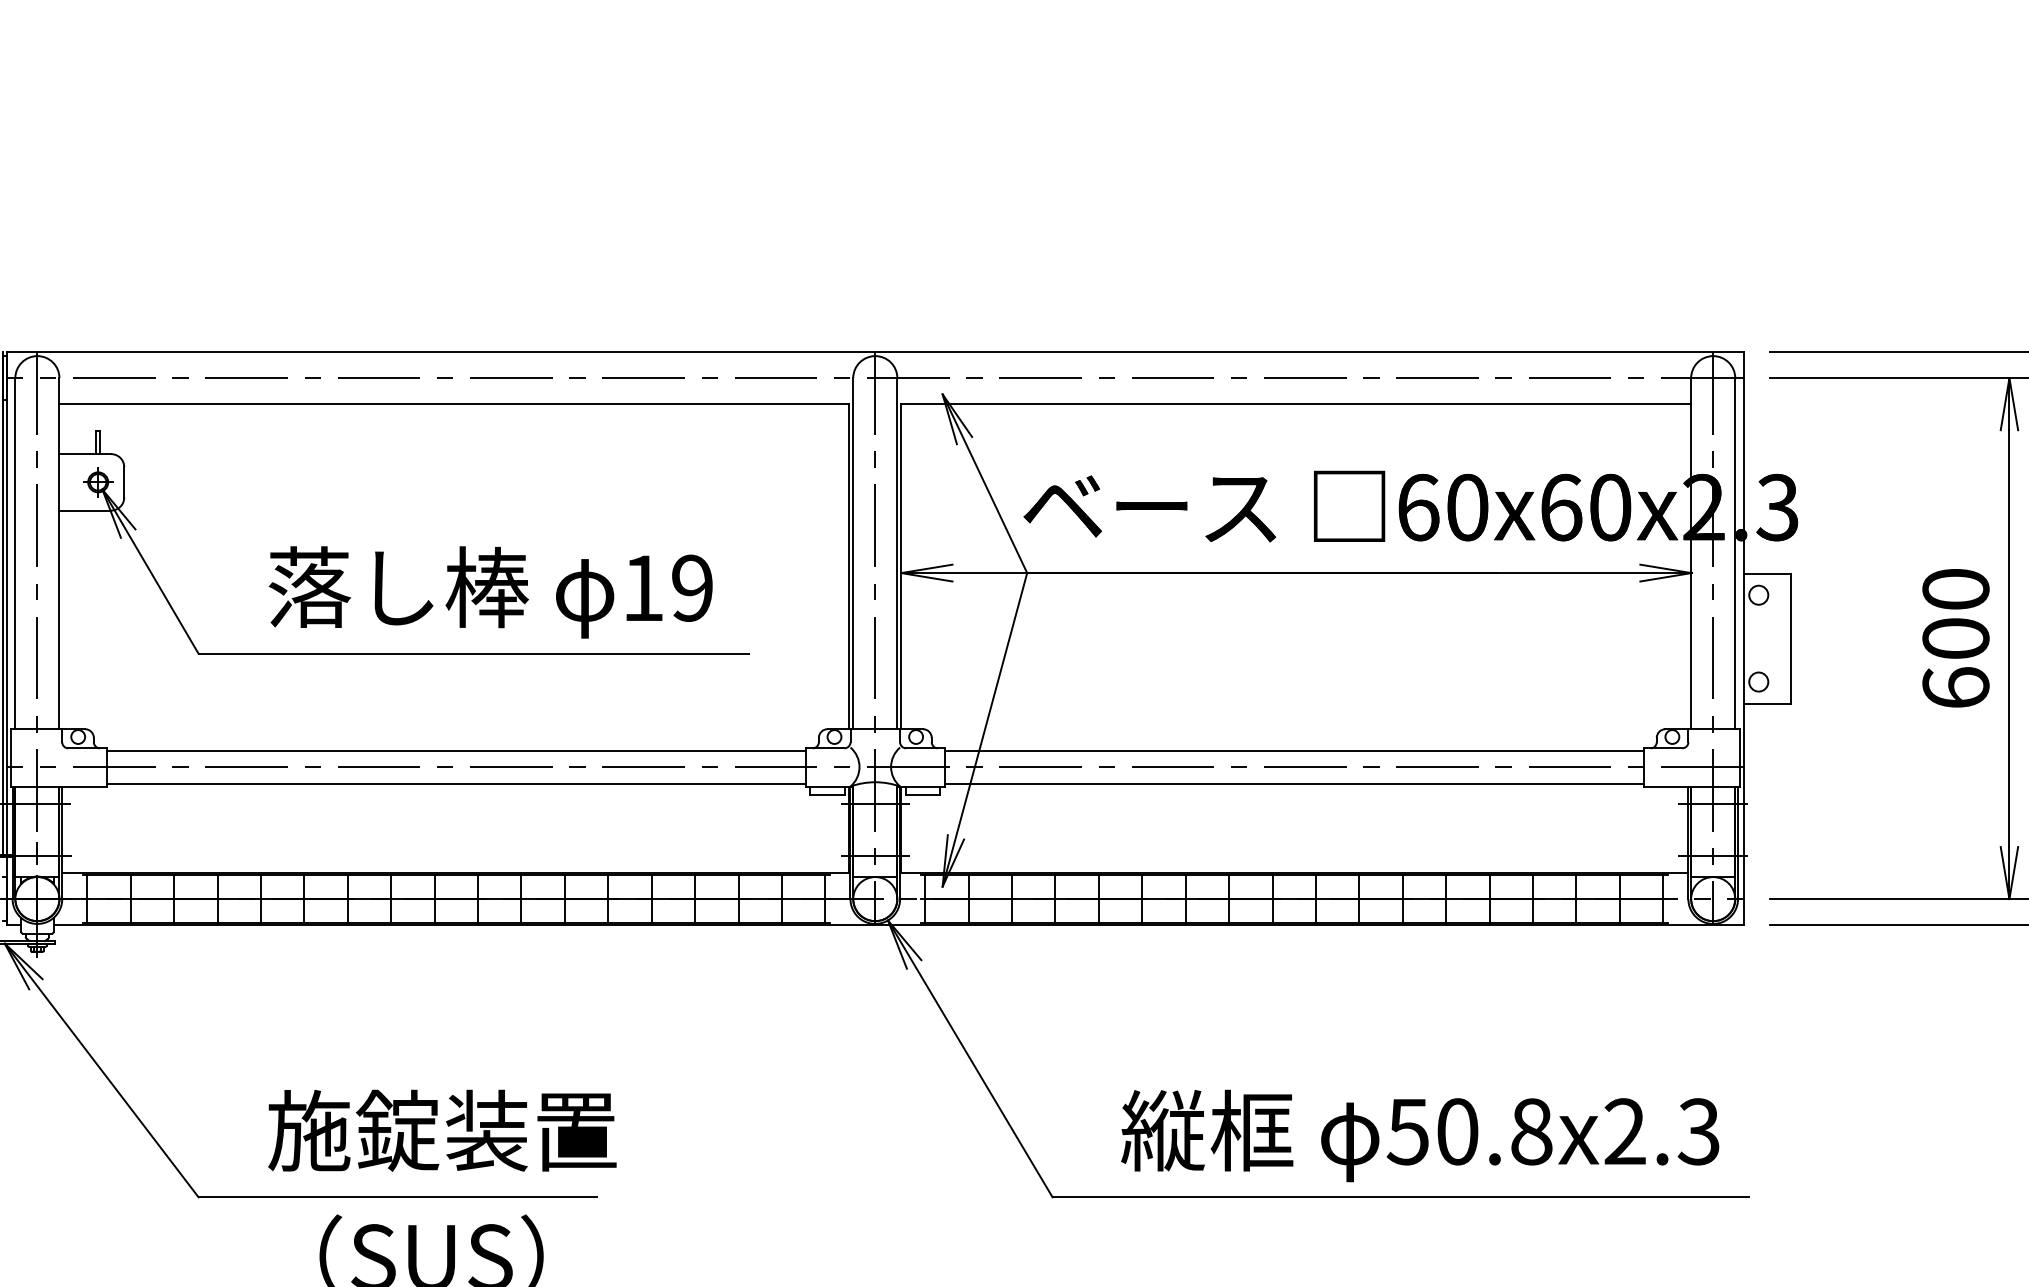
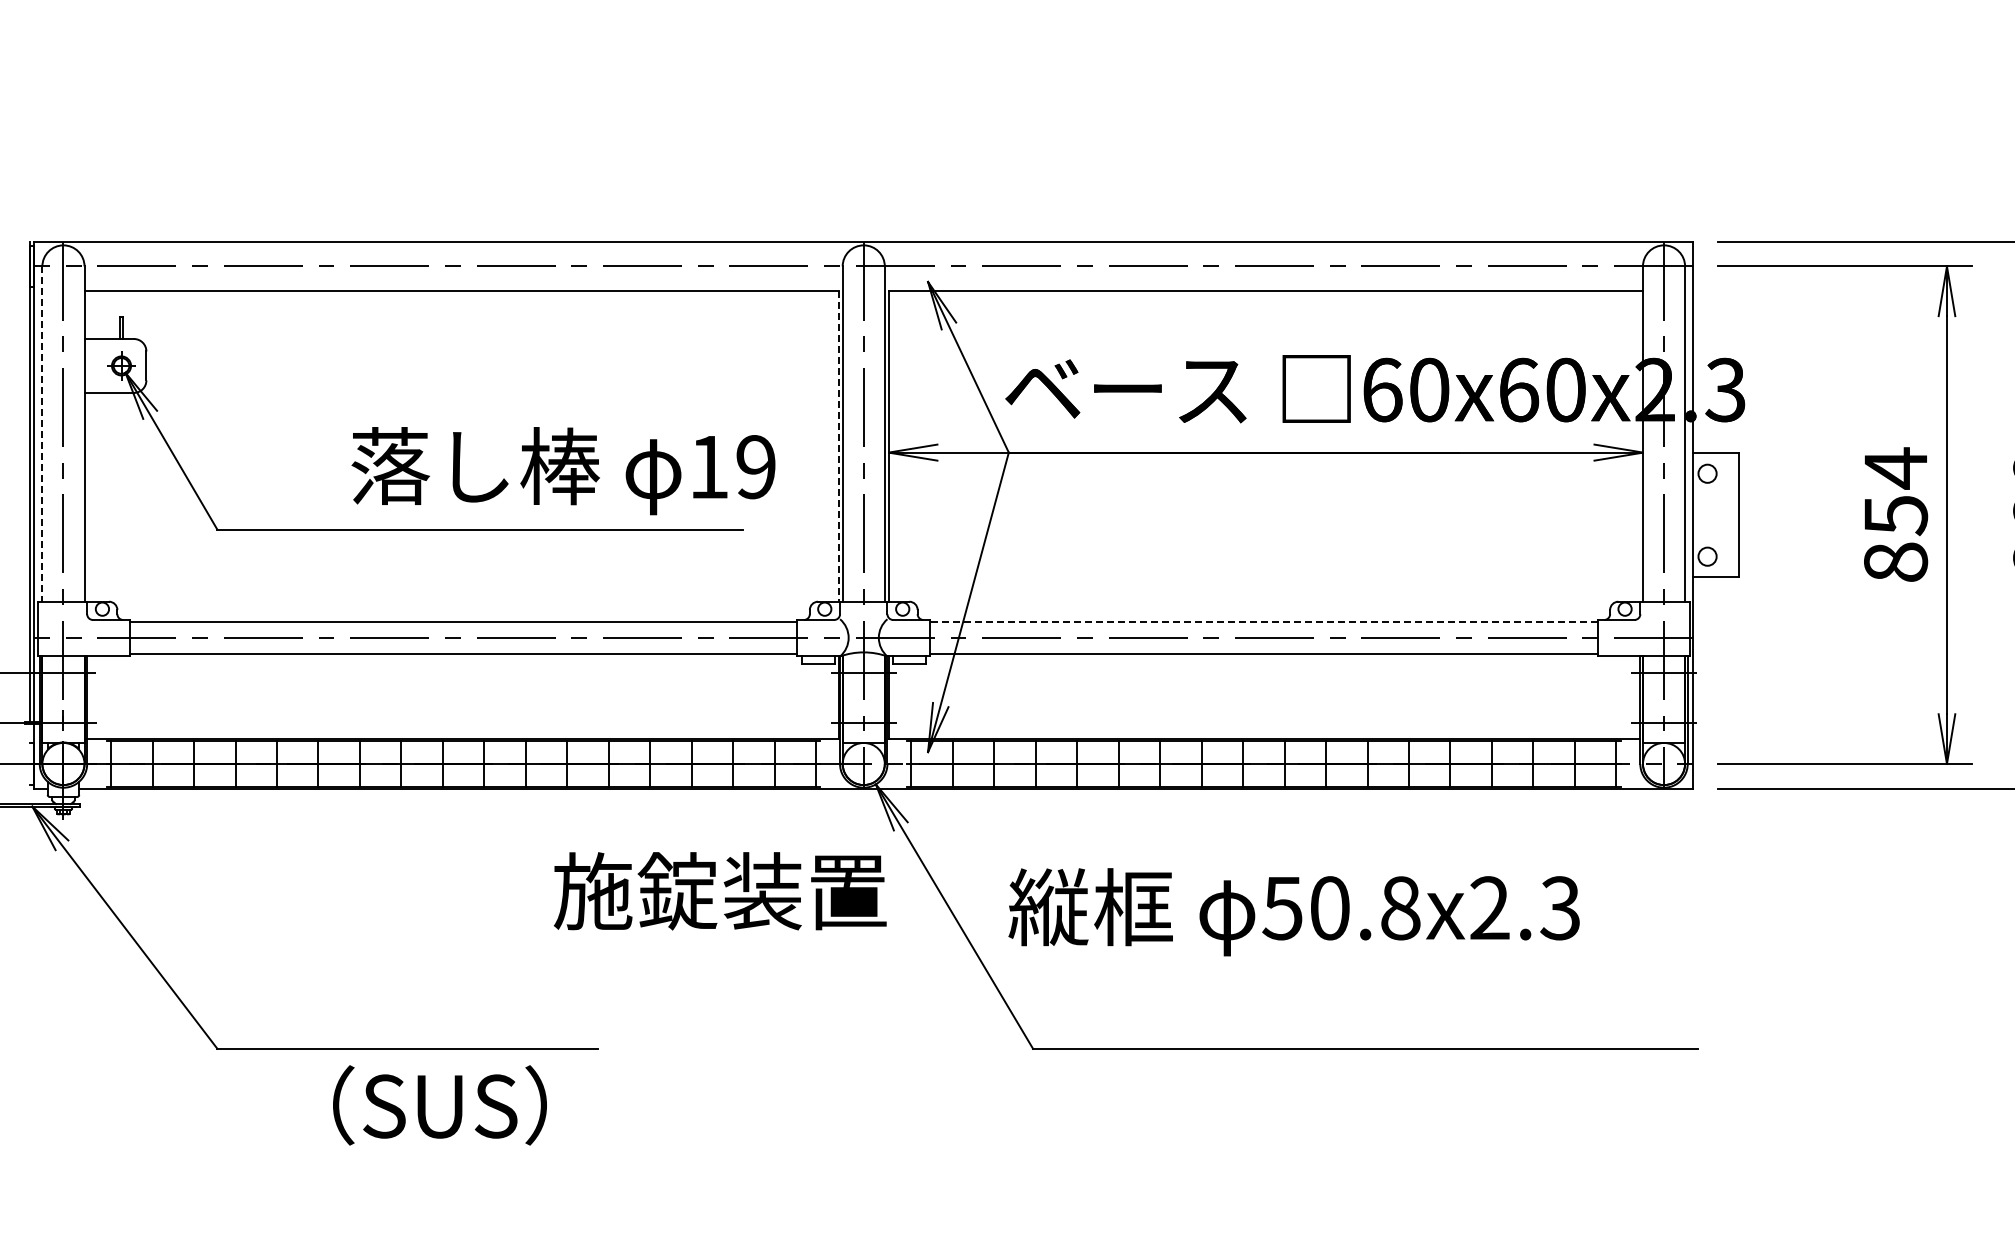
line: (15, 554) -> (42, 434), solid -> dashed
line: (848, 567) -> (838, 447), solid -> dashed
text: (490, 592) -> (563, 471), moved
text: (1955, 637) -> (1895, 514), 600 -> 854
line: (1293, 750) -> (1263, 622), solid -> dashed
text: (441, 1131) -> (719, 891), moved
text: (1419, 1136) -> (1293, 912), moved

